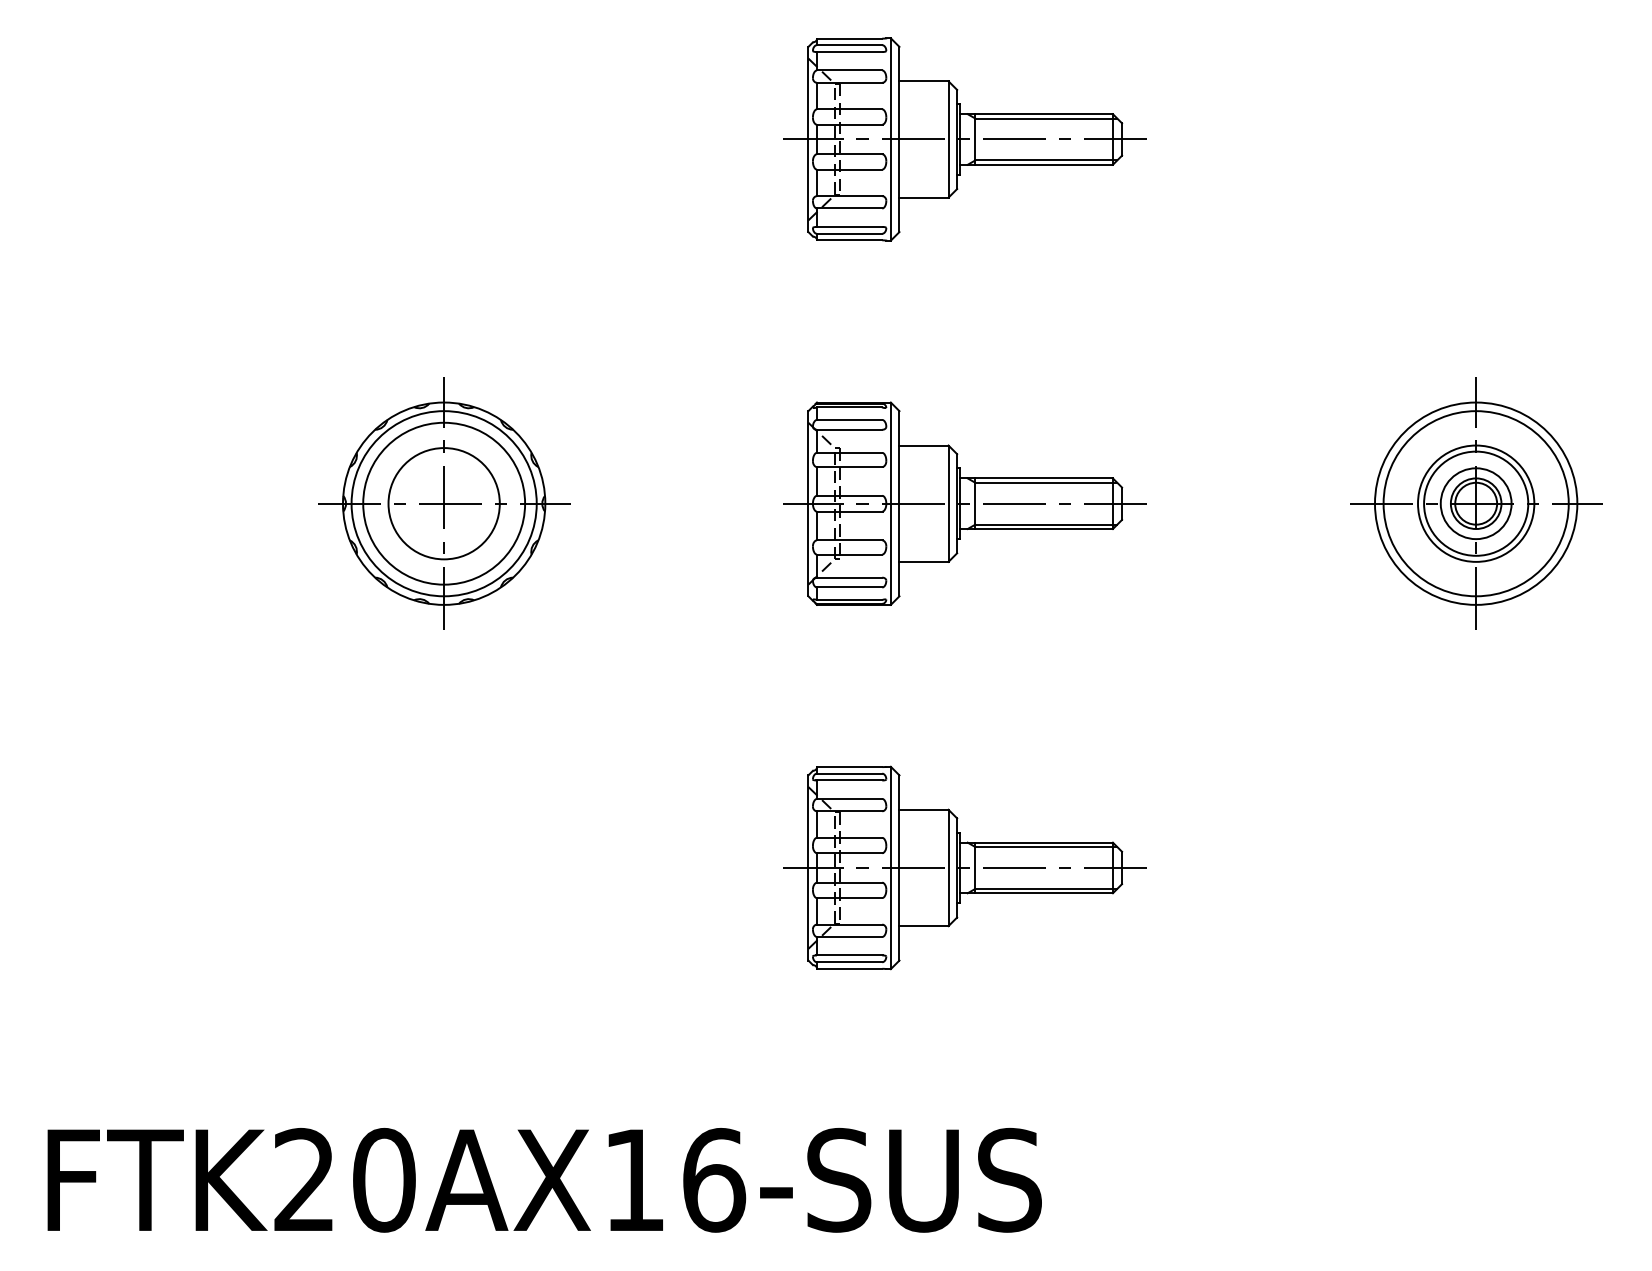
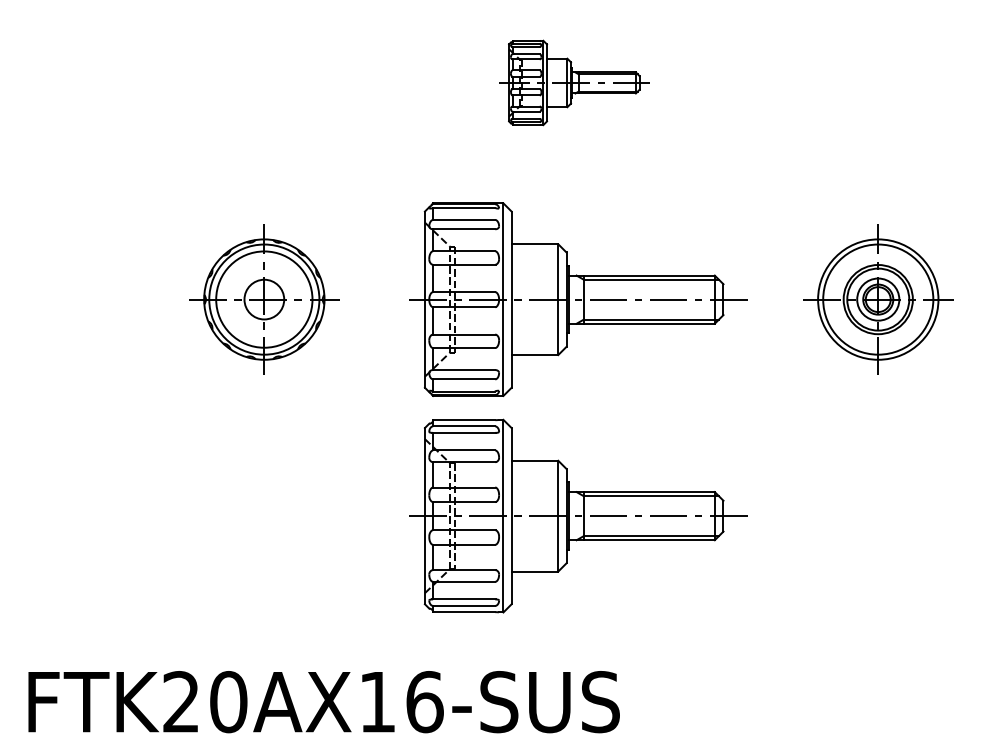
part: (965, 138) -> (574, 82), size x0.7
circle: (444, 503) -> (264, 299), size x0.6
part: (965, 503) -> (574, 299), size x1.6
part: (965, 868) -> (574, 516), size x1.6

